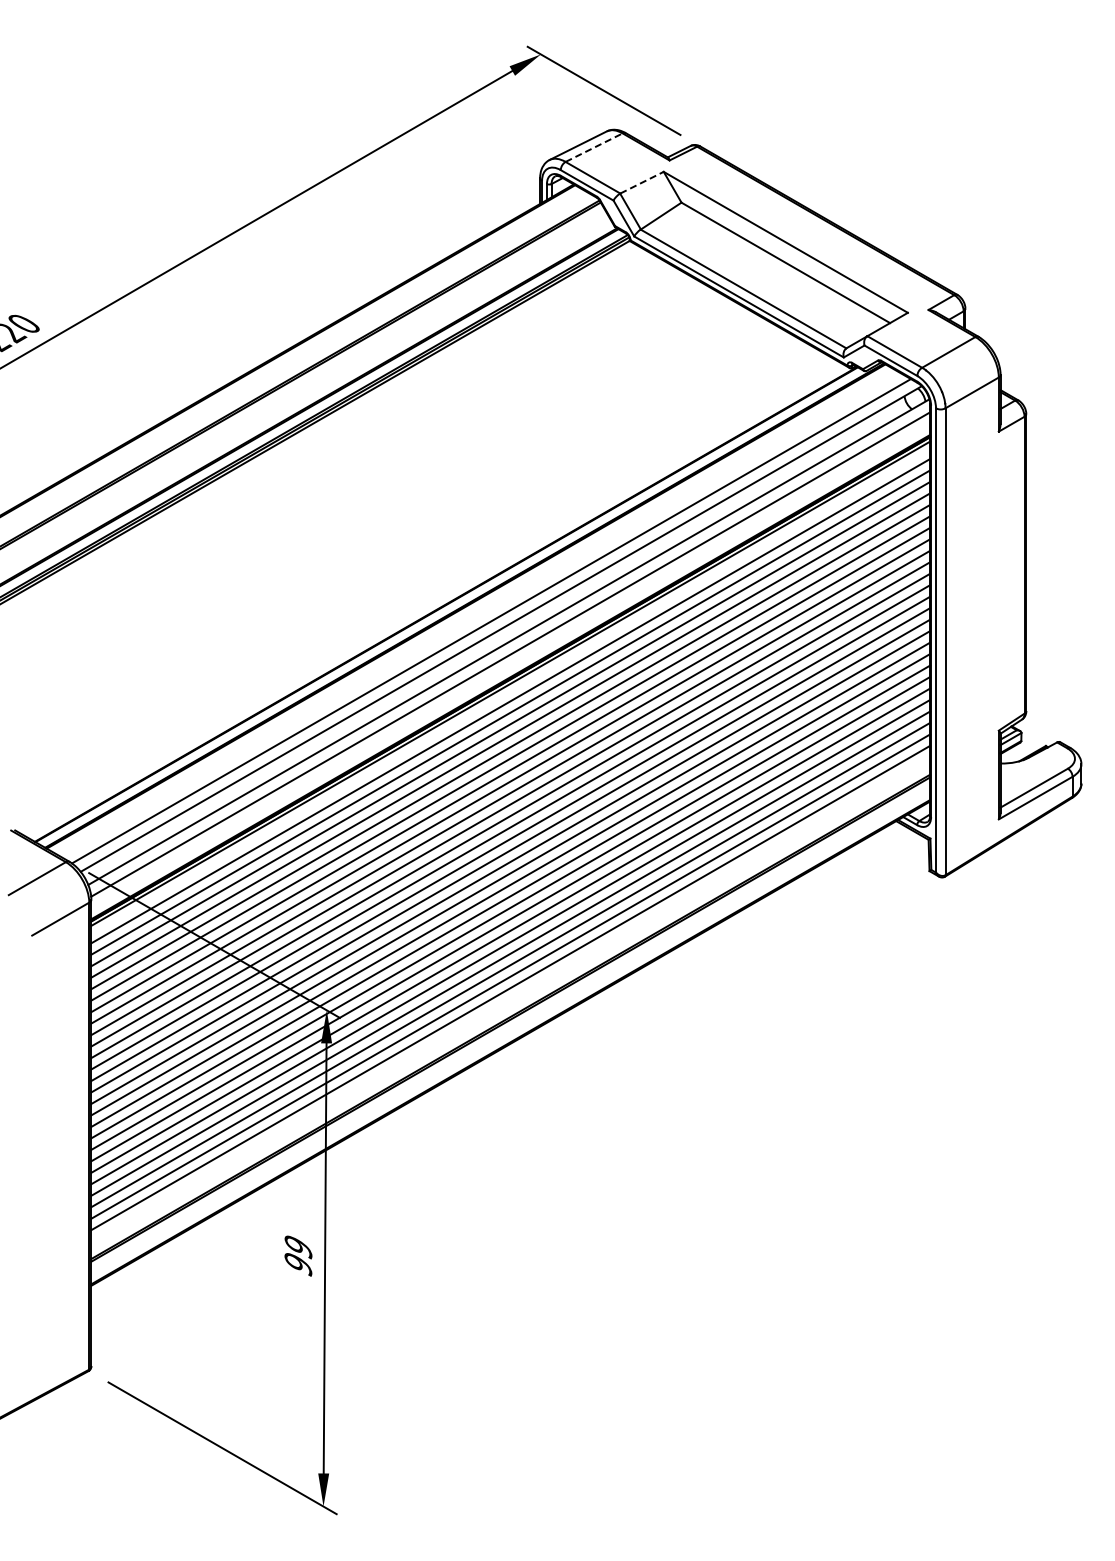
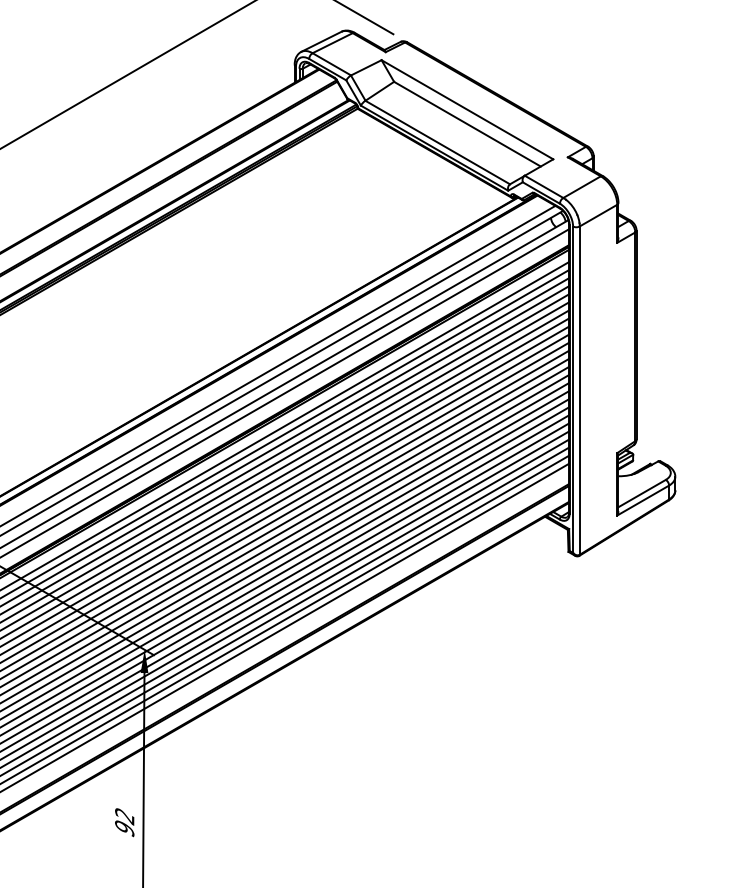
line: (594, 147) -> (332, 43), dashed -> solid
line: (642, 182) -> (366, 67), dashed -> solid
text: (298, 1248) -> (124, 817), 99 -> 92

